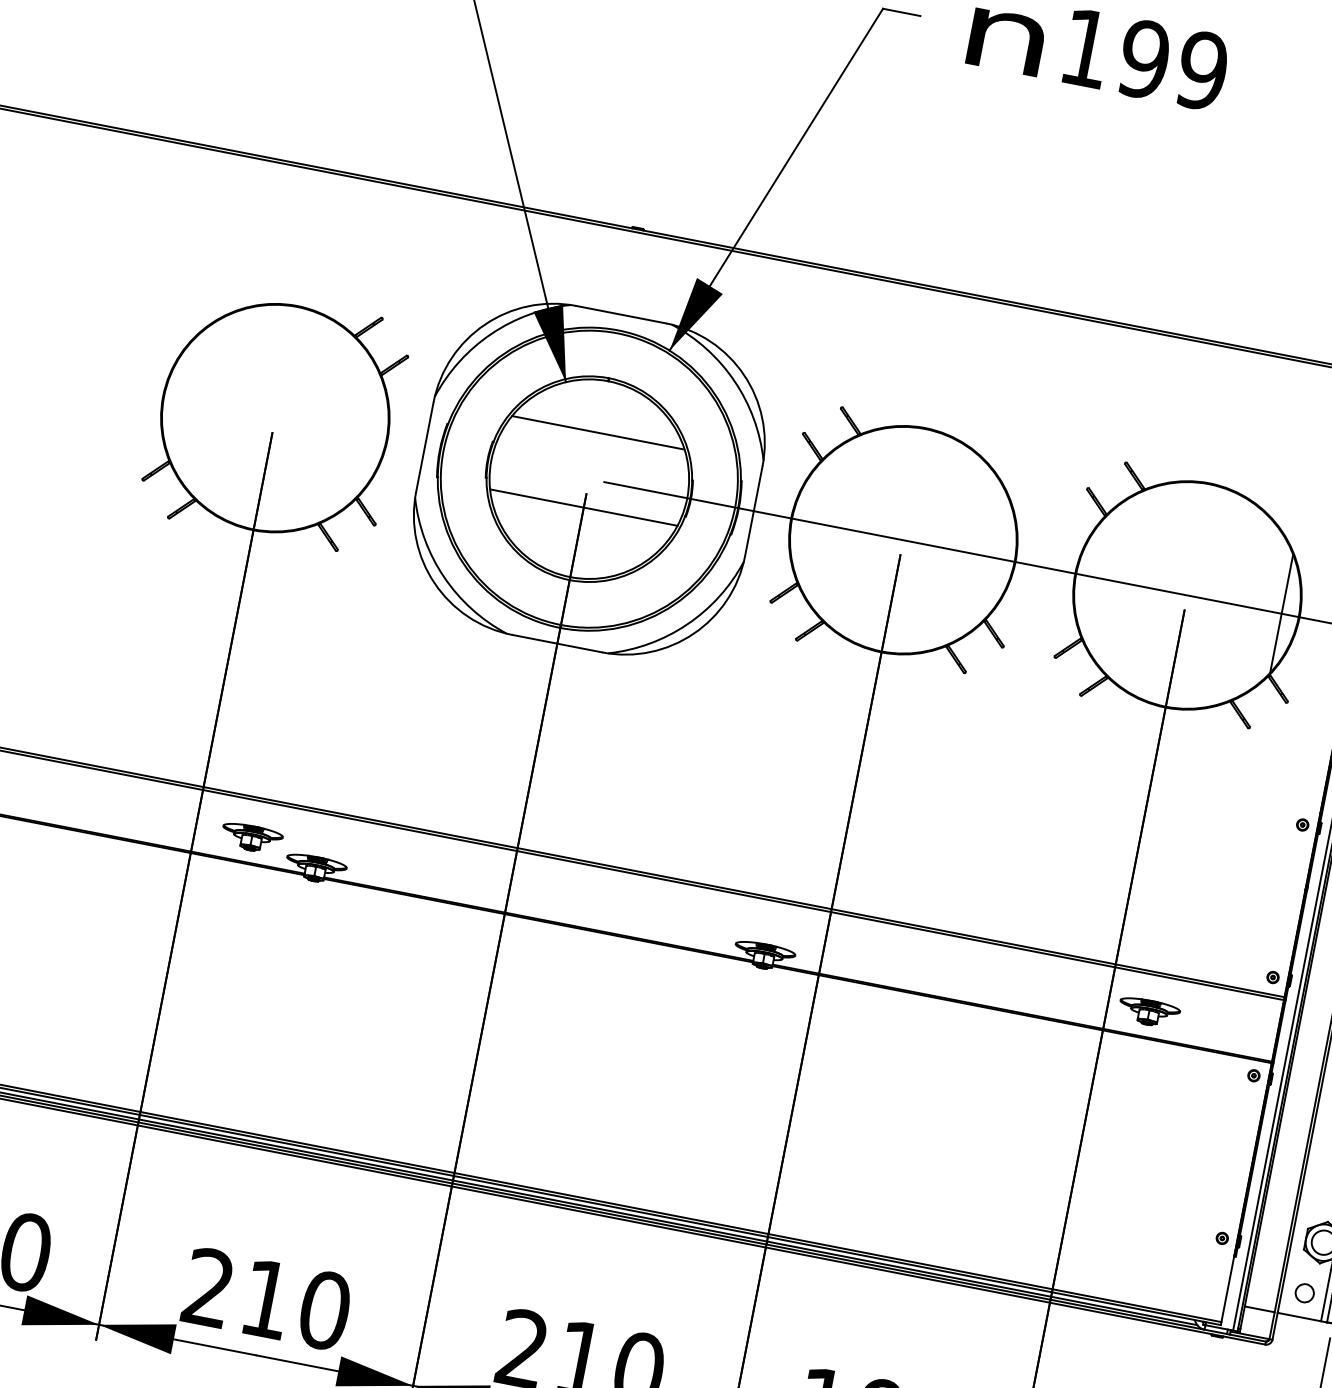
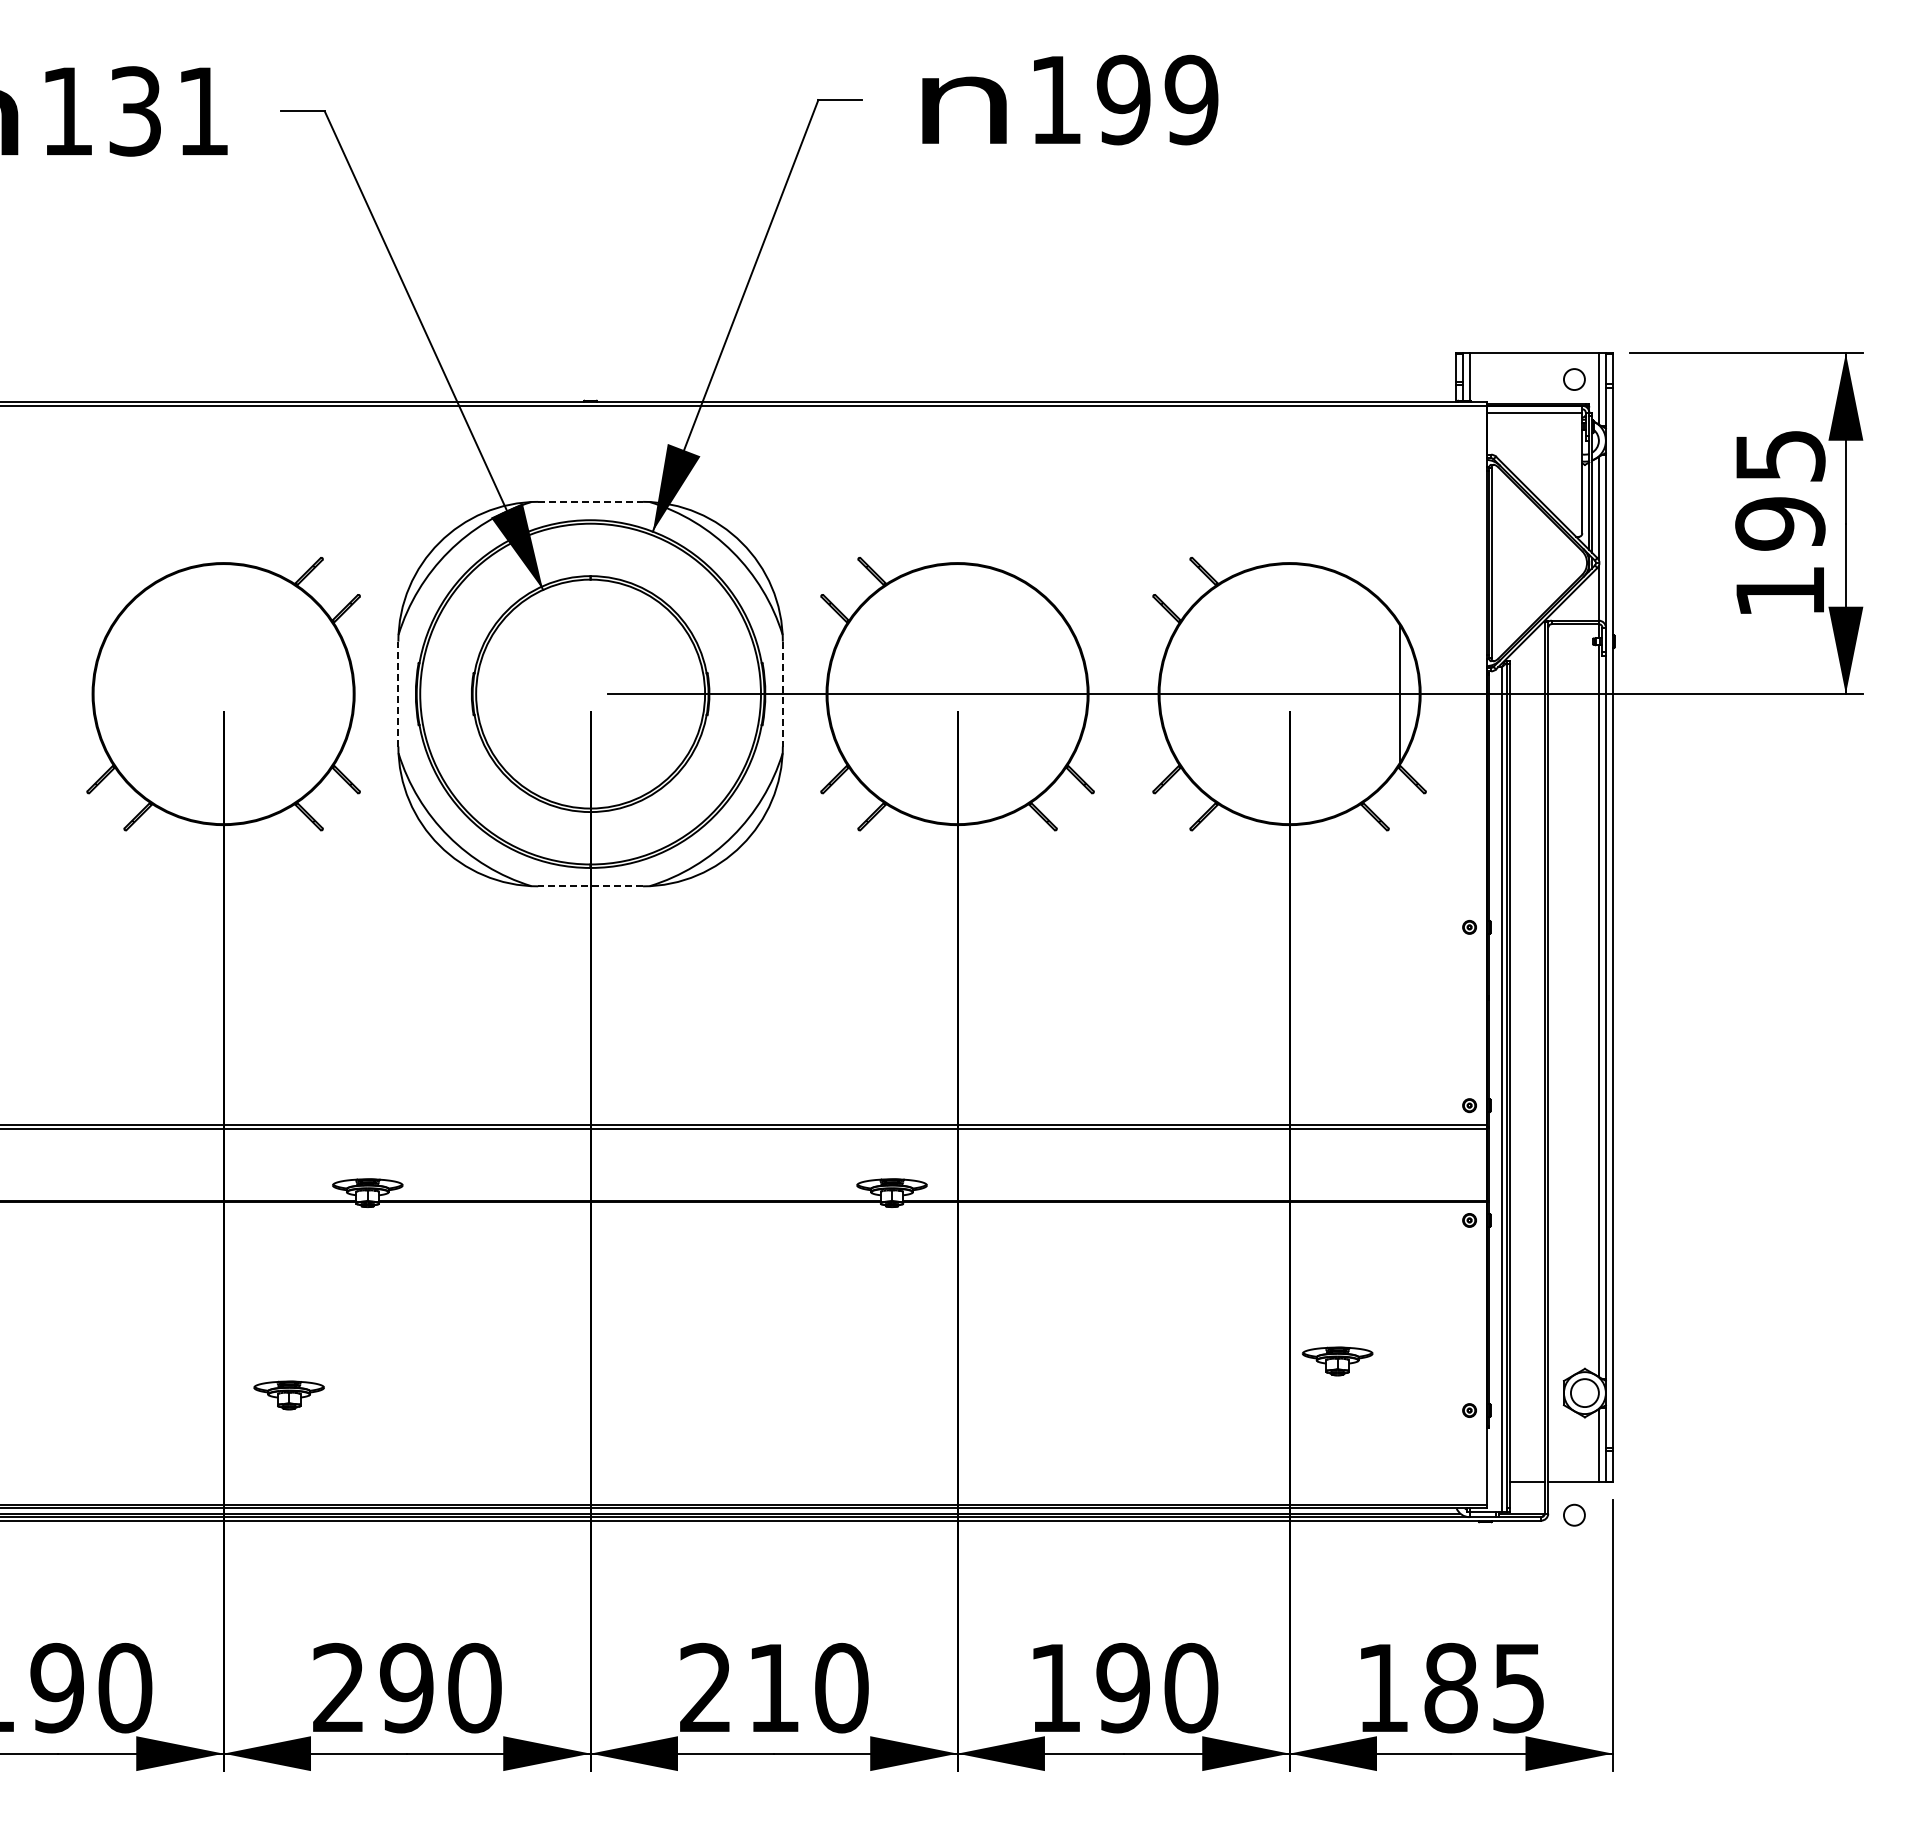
line: (622, 314) -> (591, 501), solid -> dashed
line: (598, 432) -> (590, 639), removed
line: (425, 446) -> (398, 693), solid -> dashed
line: (583, 507) -> (590, 727), removed
line: (753, 511) -> (782, 694), solid -> dashed
line: (557, 643) -> (590, 886), solid -> dashed
part: (251, 838) -> (288, 1395), moved
part: (1148, 1012) -> (1337, 1361), moved
circle: (1304, 1292) -> (1574, 1514), moved
text: (266, 1298) -> (406, 1687), 210 -> 290

